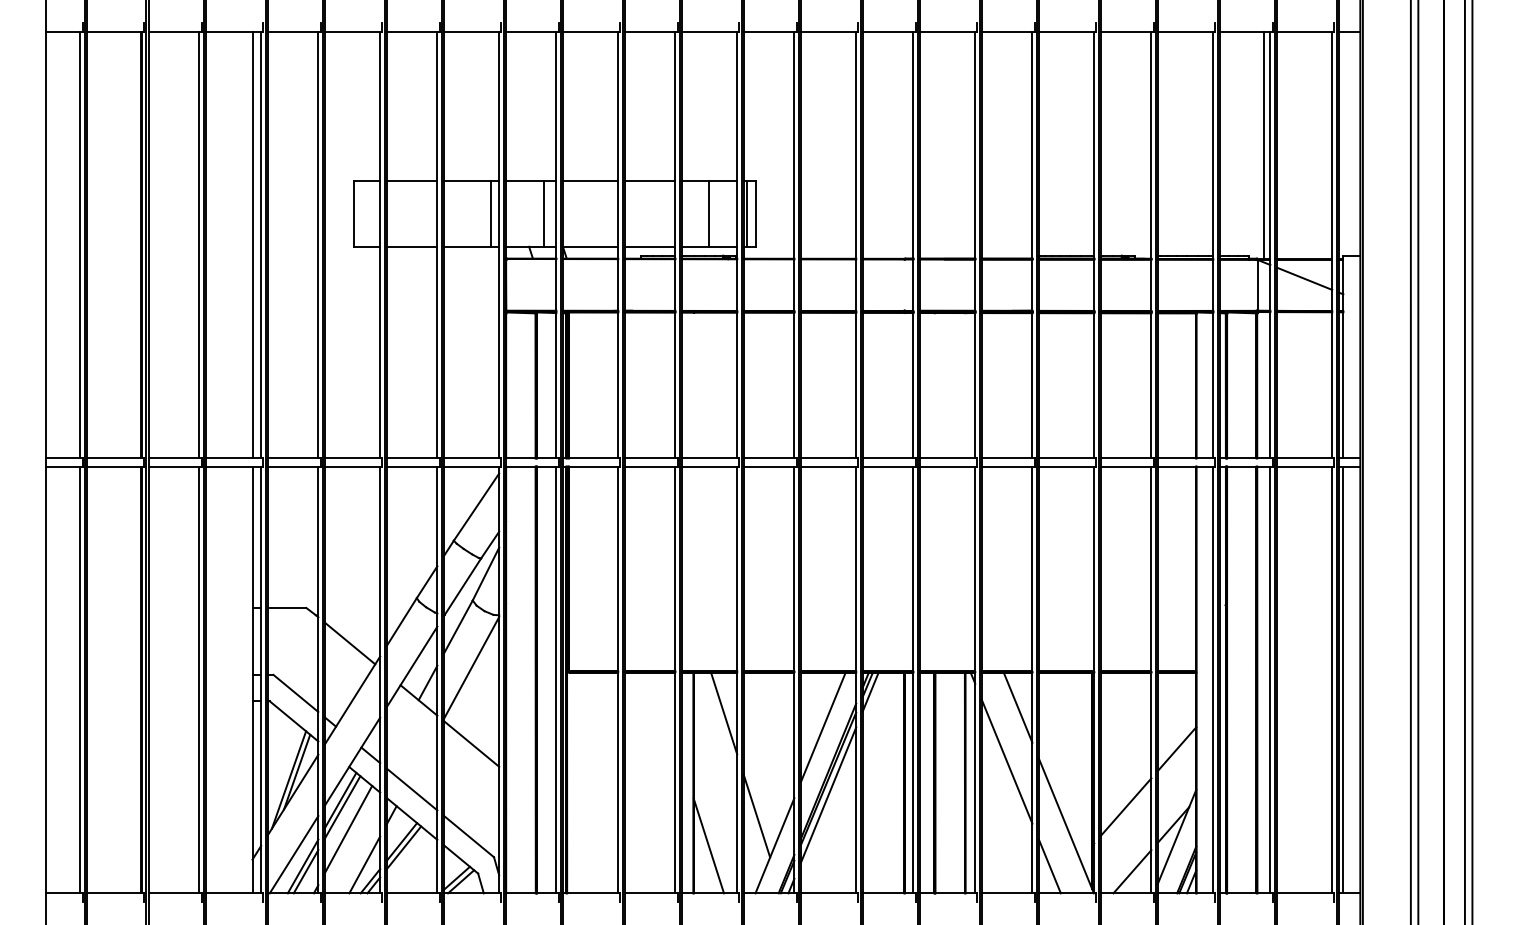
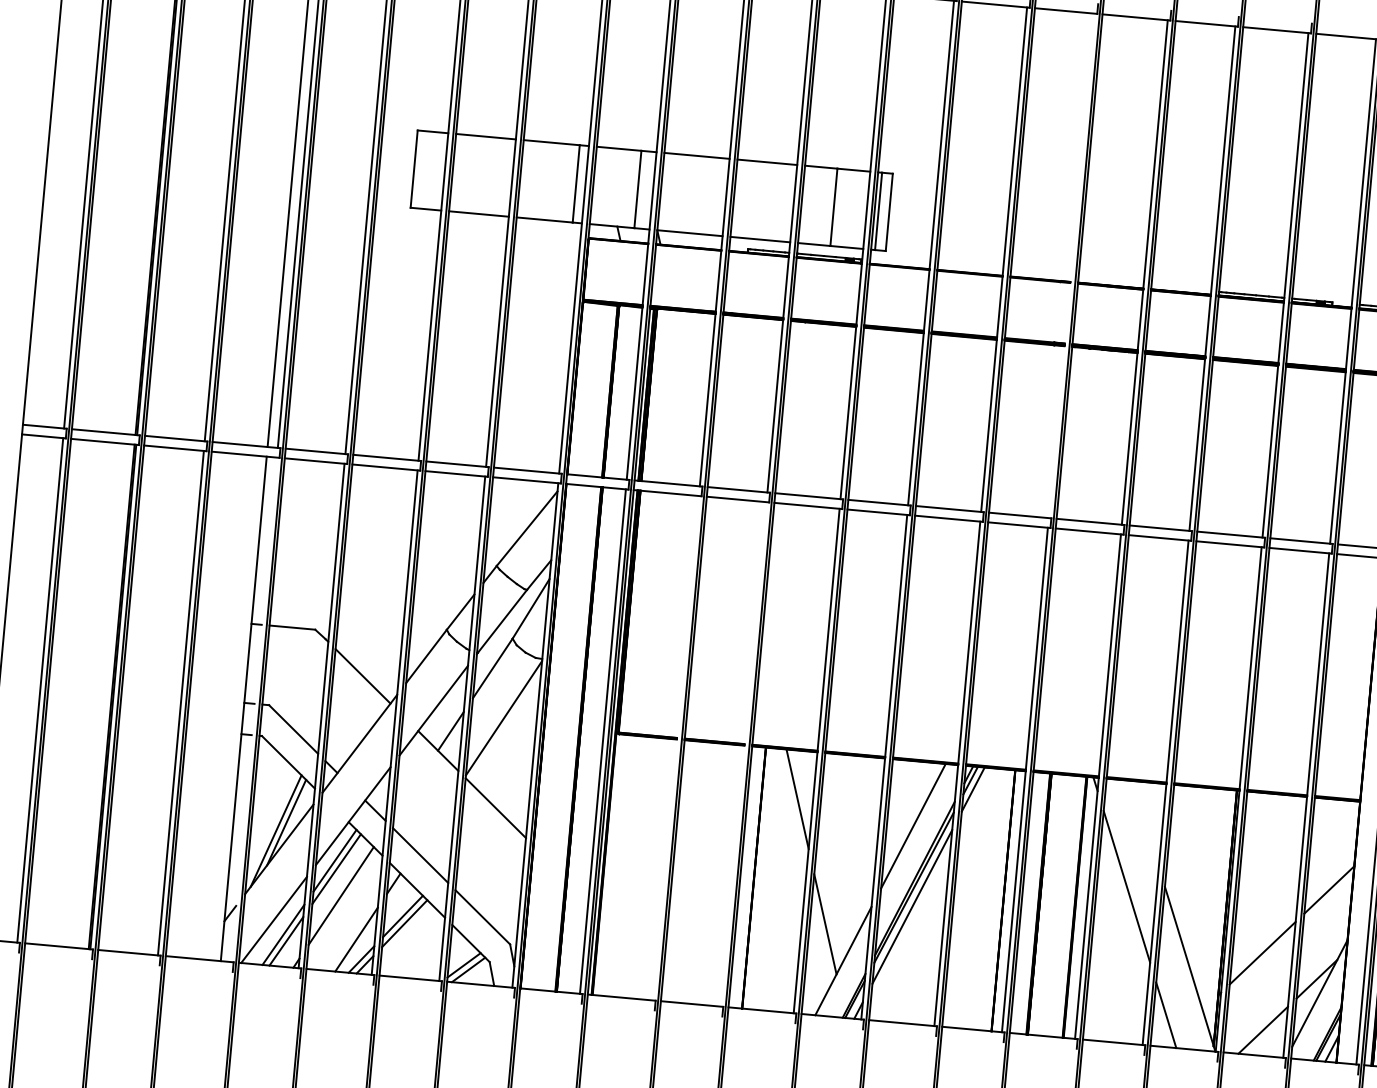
line: (913, 244) -> (1071, 265), removed
line: (261, 679) -> (254, 709), removed
line: (618, 679) -> (676, 747), removed
line: (675, 679) -> (743, 753), removed
line: (1017, 707) -> (1145, 823), removed
line: (708, 845) -> (764, 953), removed

